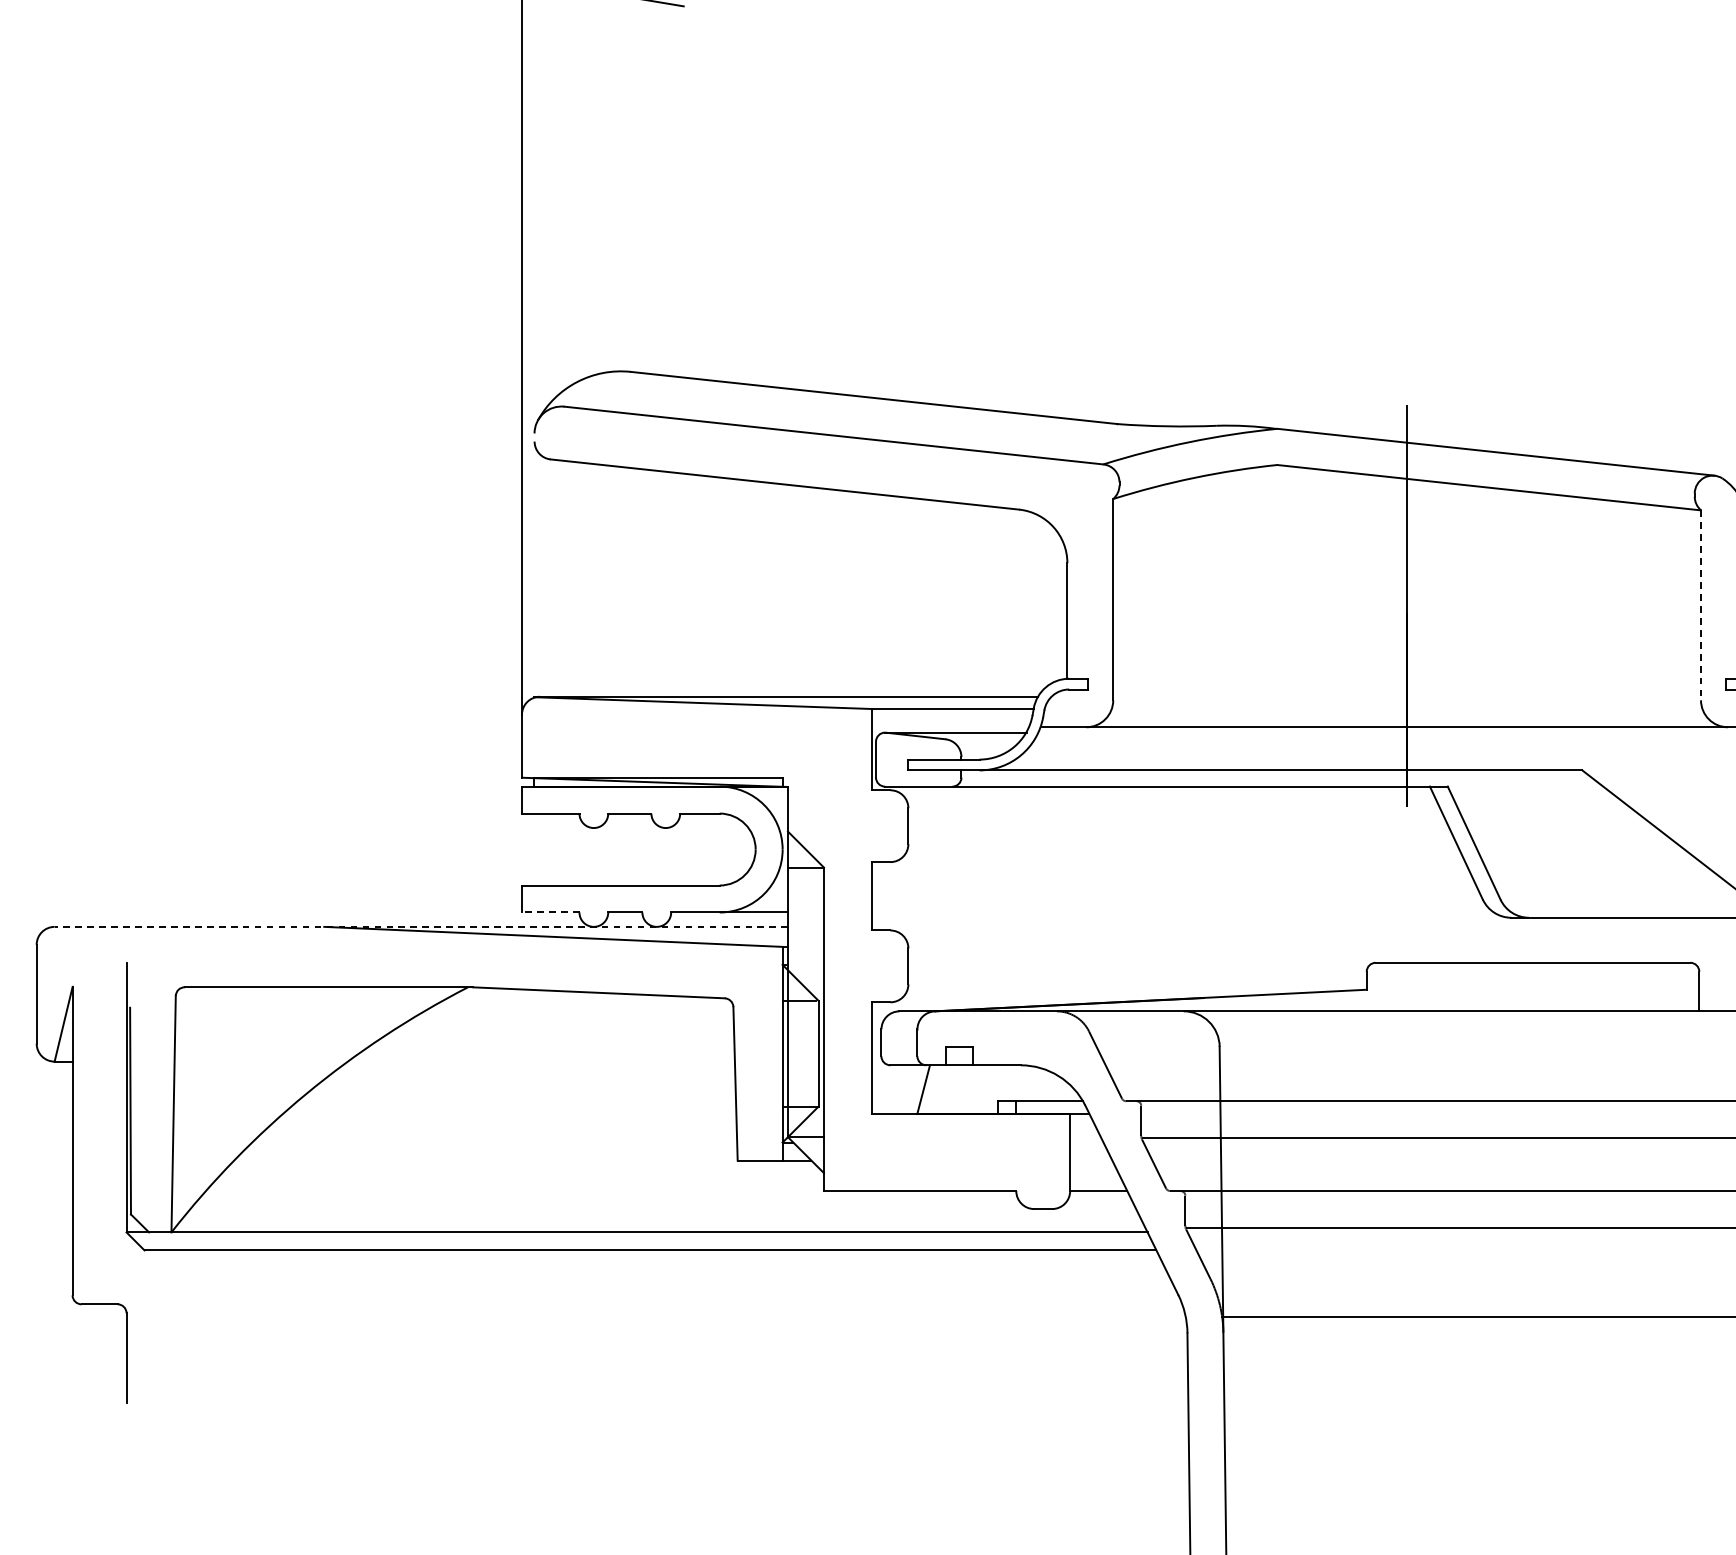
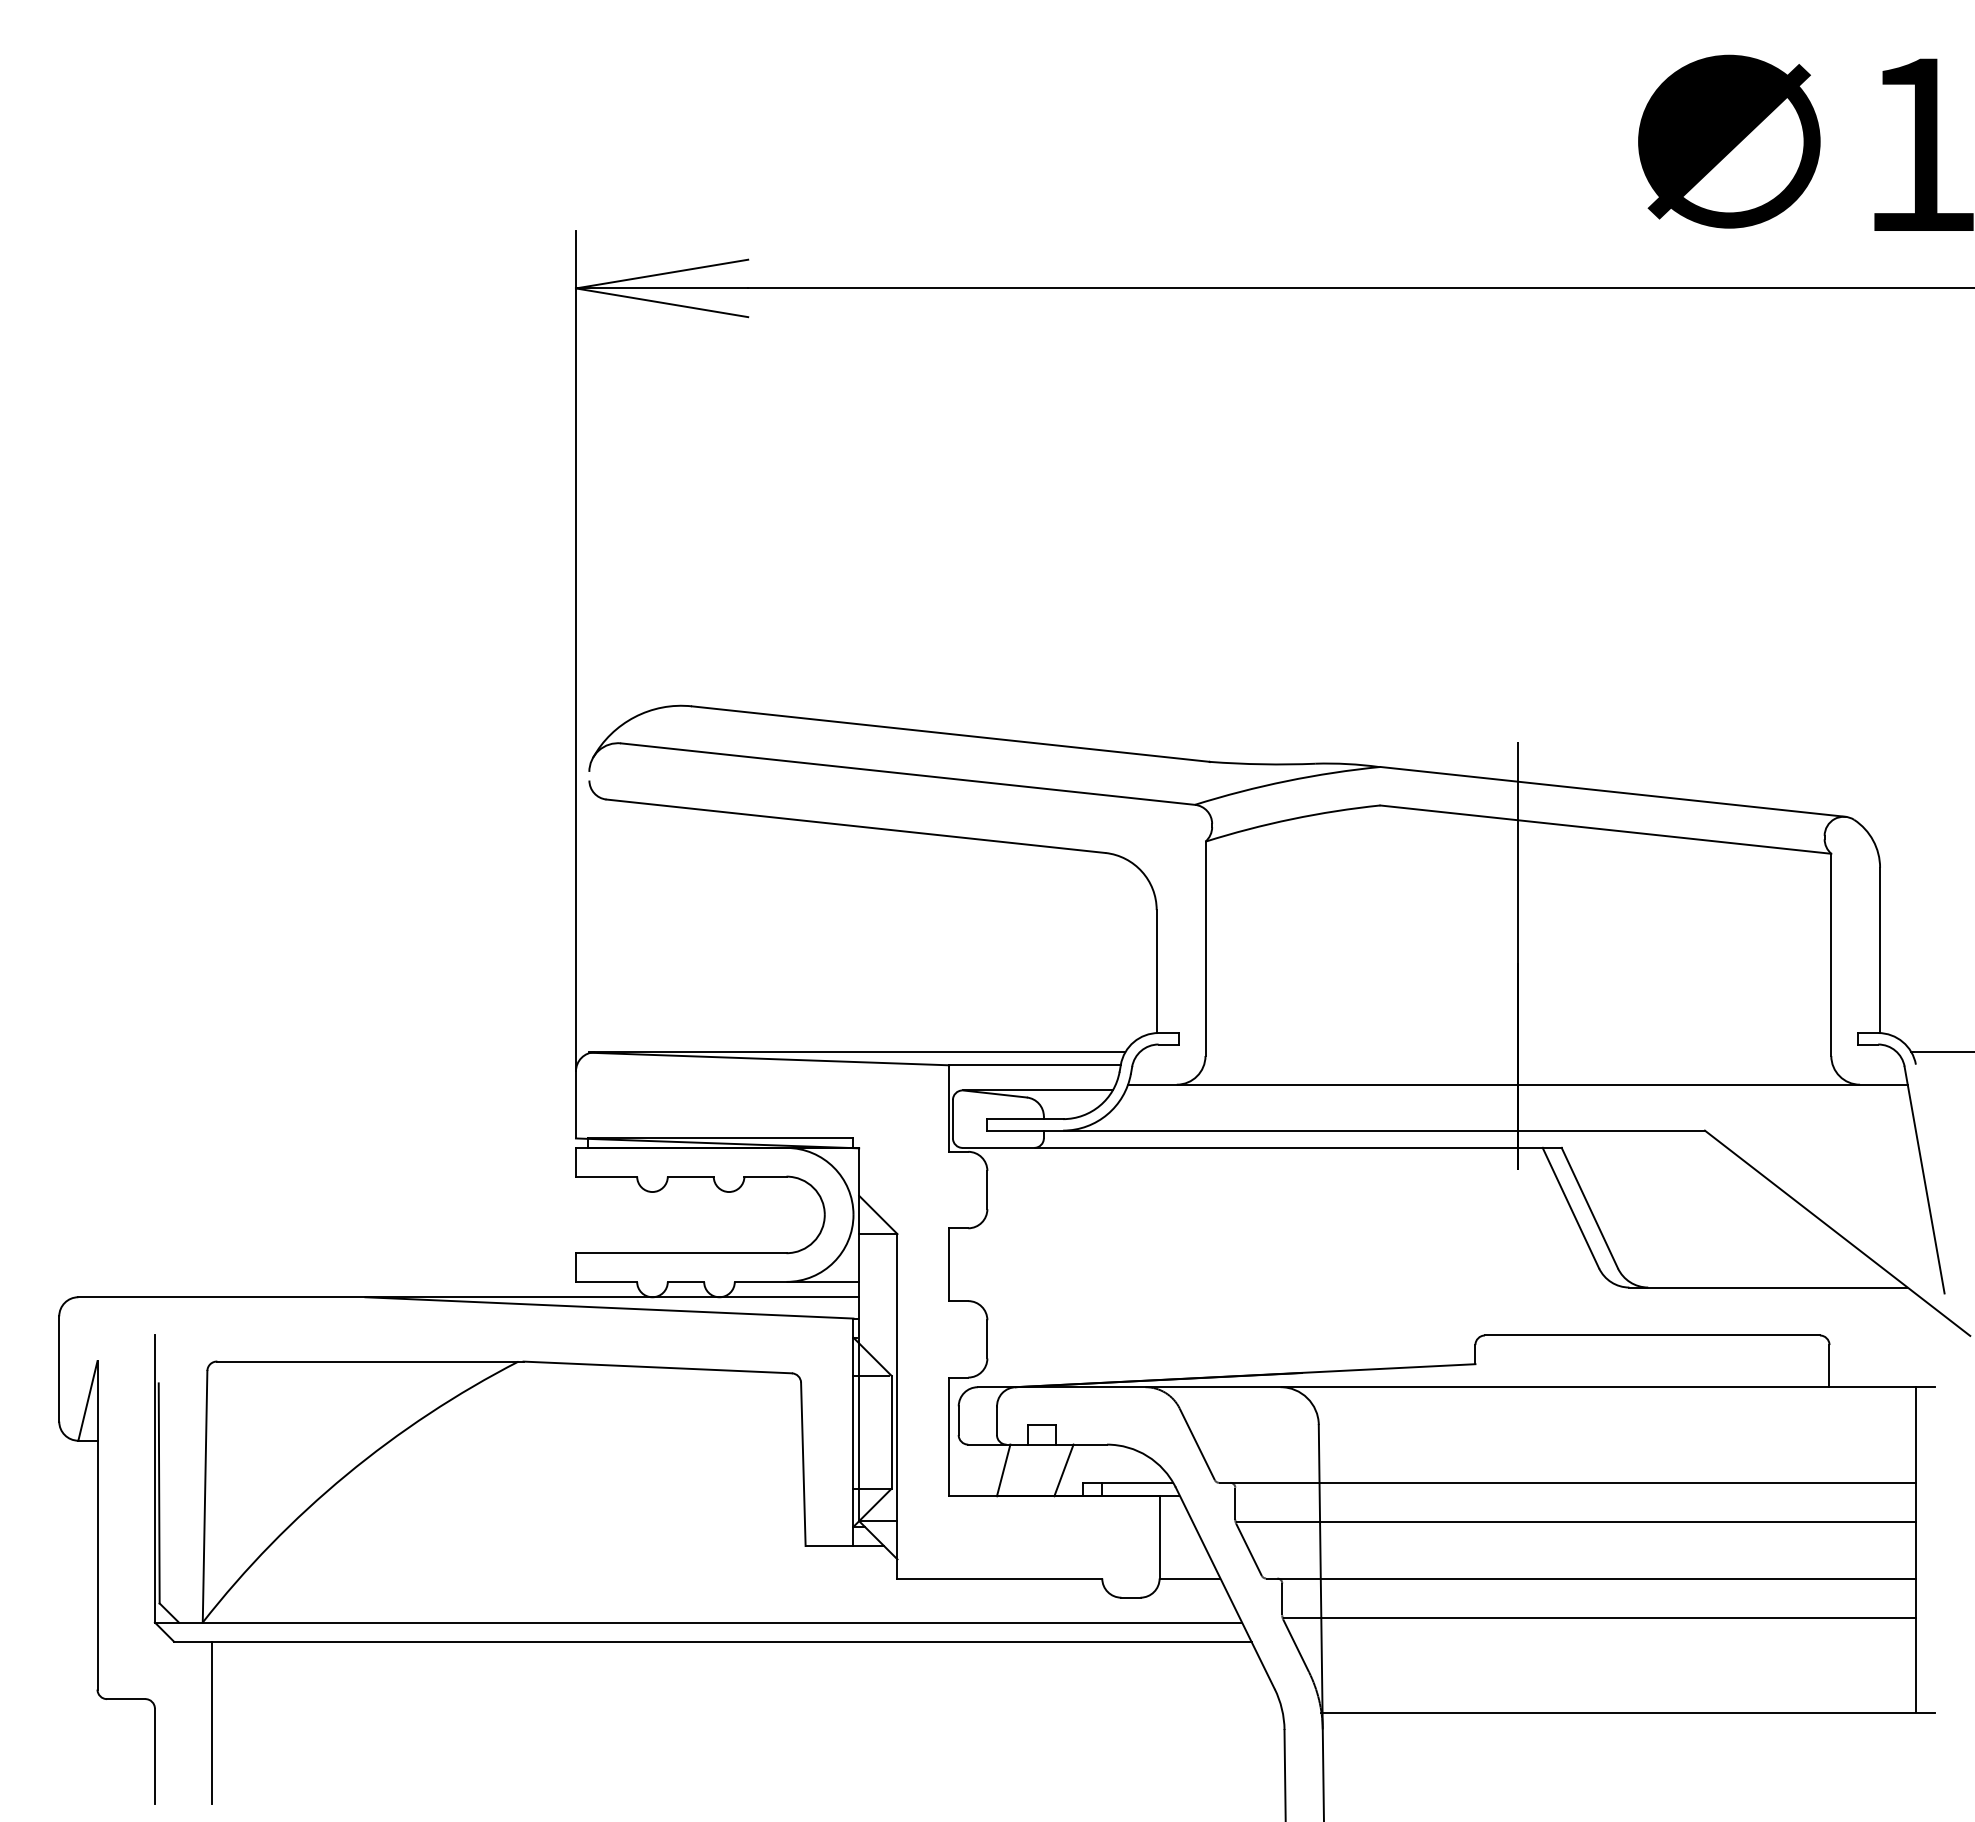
line: (1701, 605) -> (1831, 955), dashed -> solid
line: (550, 912) -> (606, 1281), dashed -> solid
line: (421, 927) -> (468, 1297), dashed -> solid
line: (979, 1089) -> (1063, 1470), added
line: (180, 1326) -> (212, 1722), added

